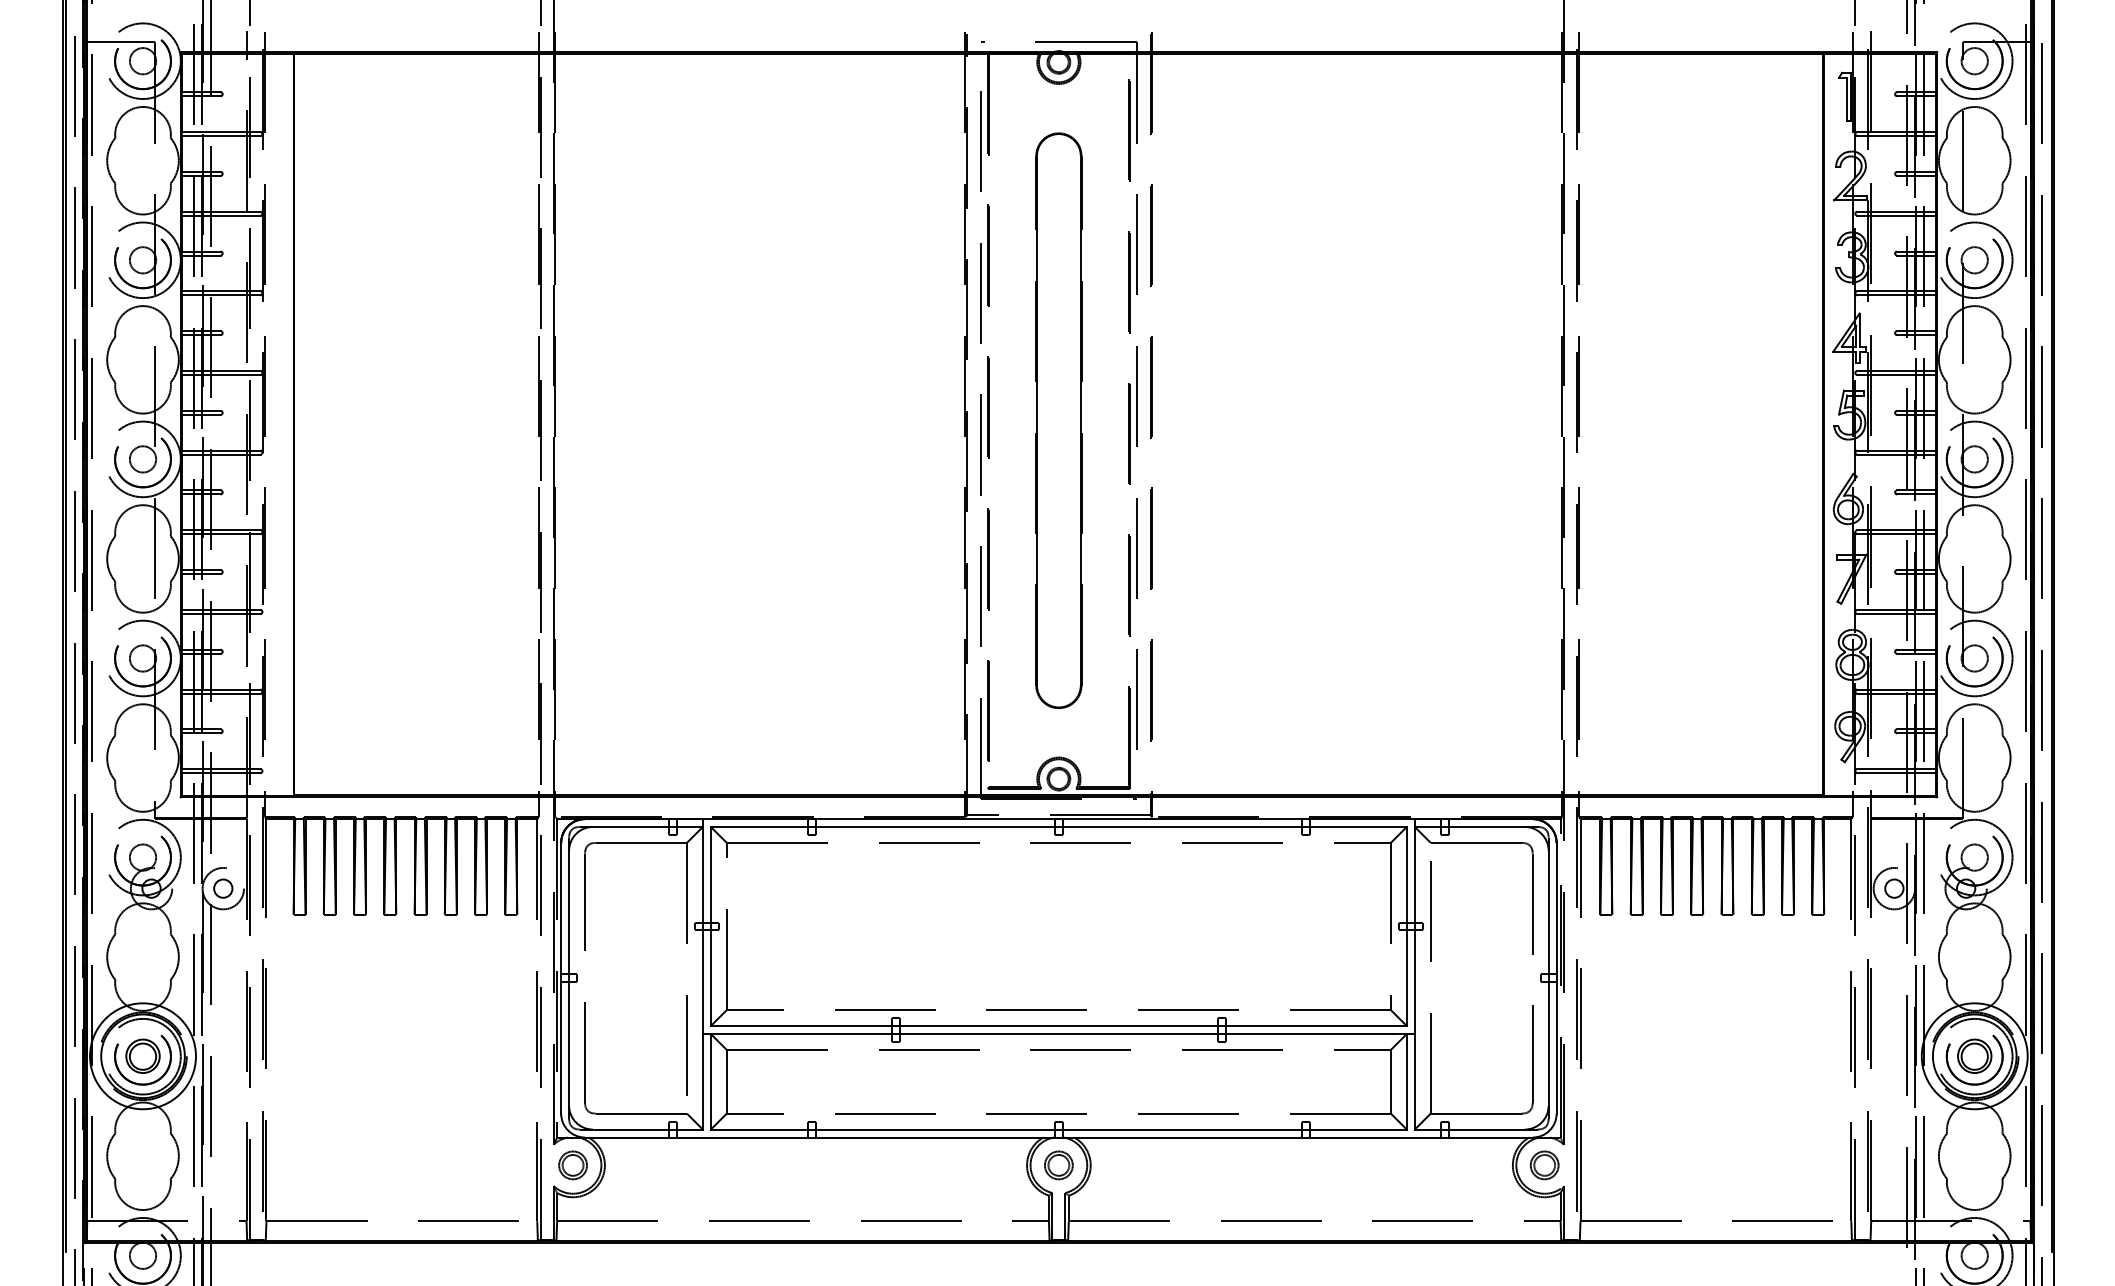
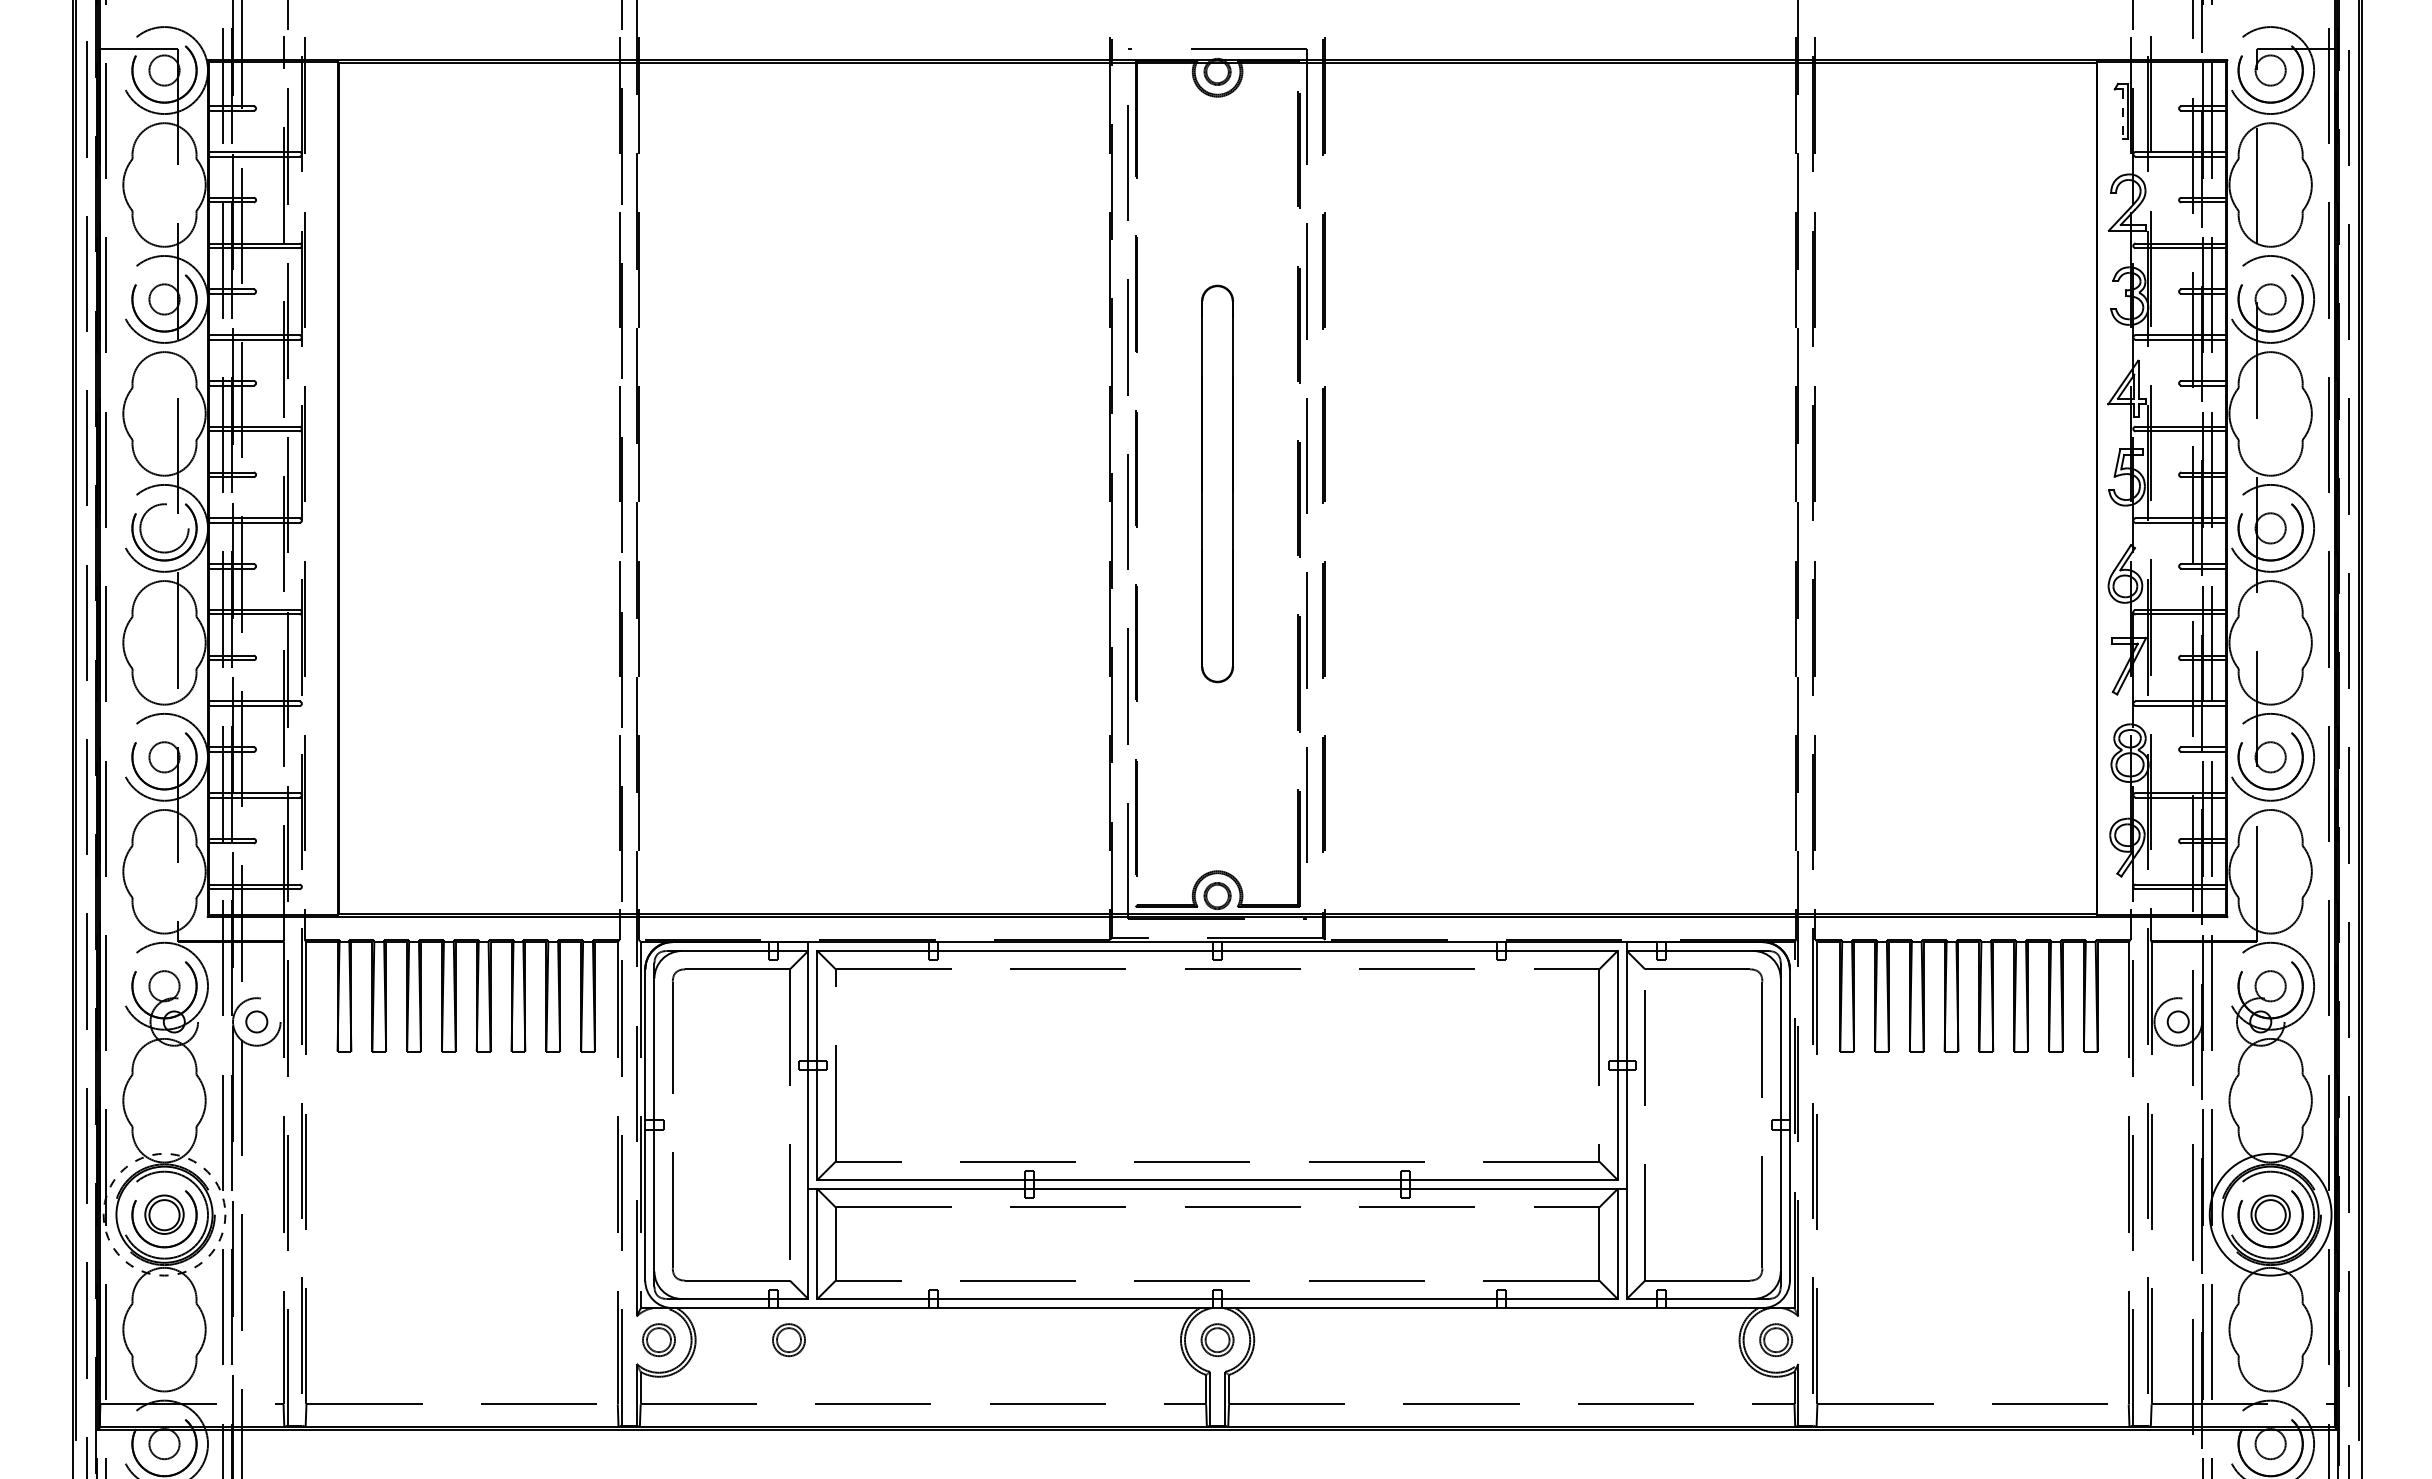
line: (1846, 99) -> (2123, 114), solid -> dashed
part: (1058, 420) -> (1217, 483), size x0.6
circle: (143, 459) -> (164, 528), size x1.6
circle: (143, 1056) -> (164, 1214), solid -> dashed
part: (685, 1165) -> (788, 1340), added

